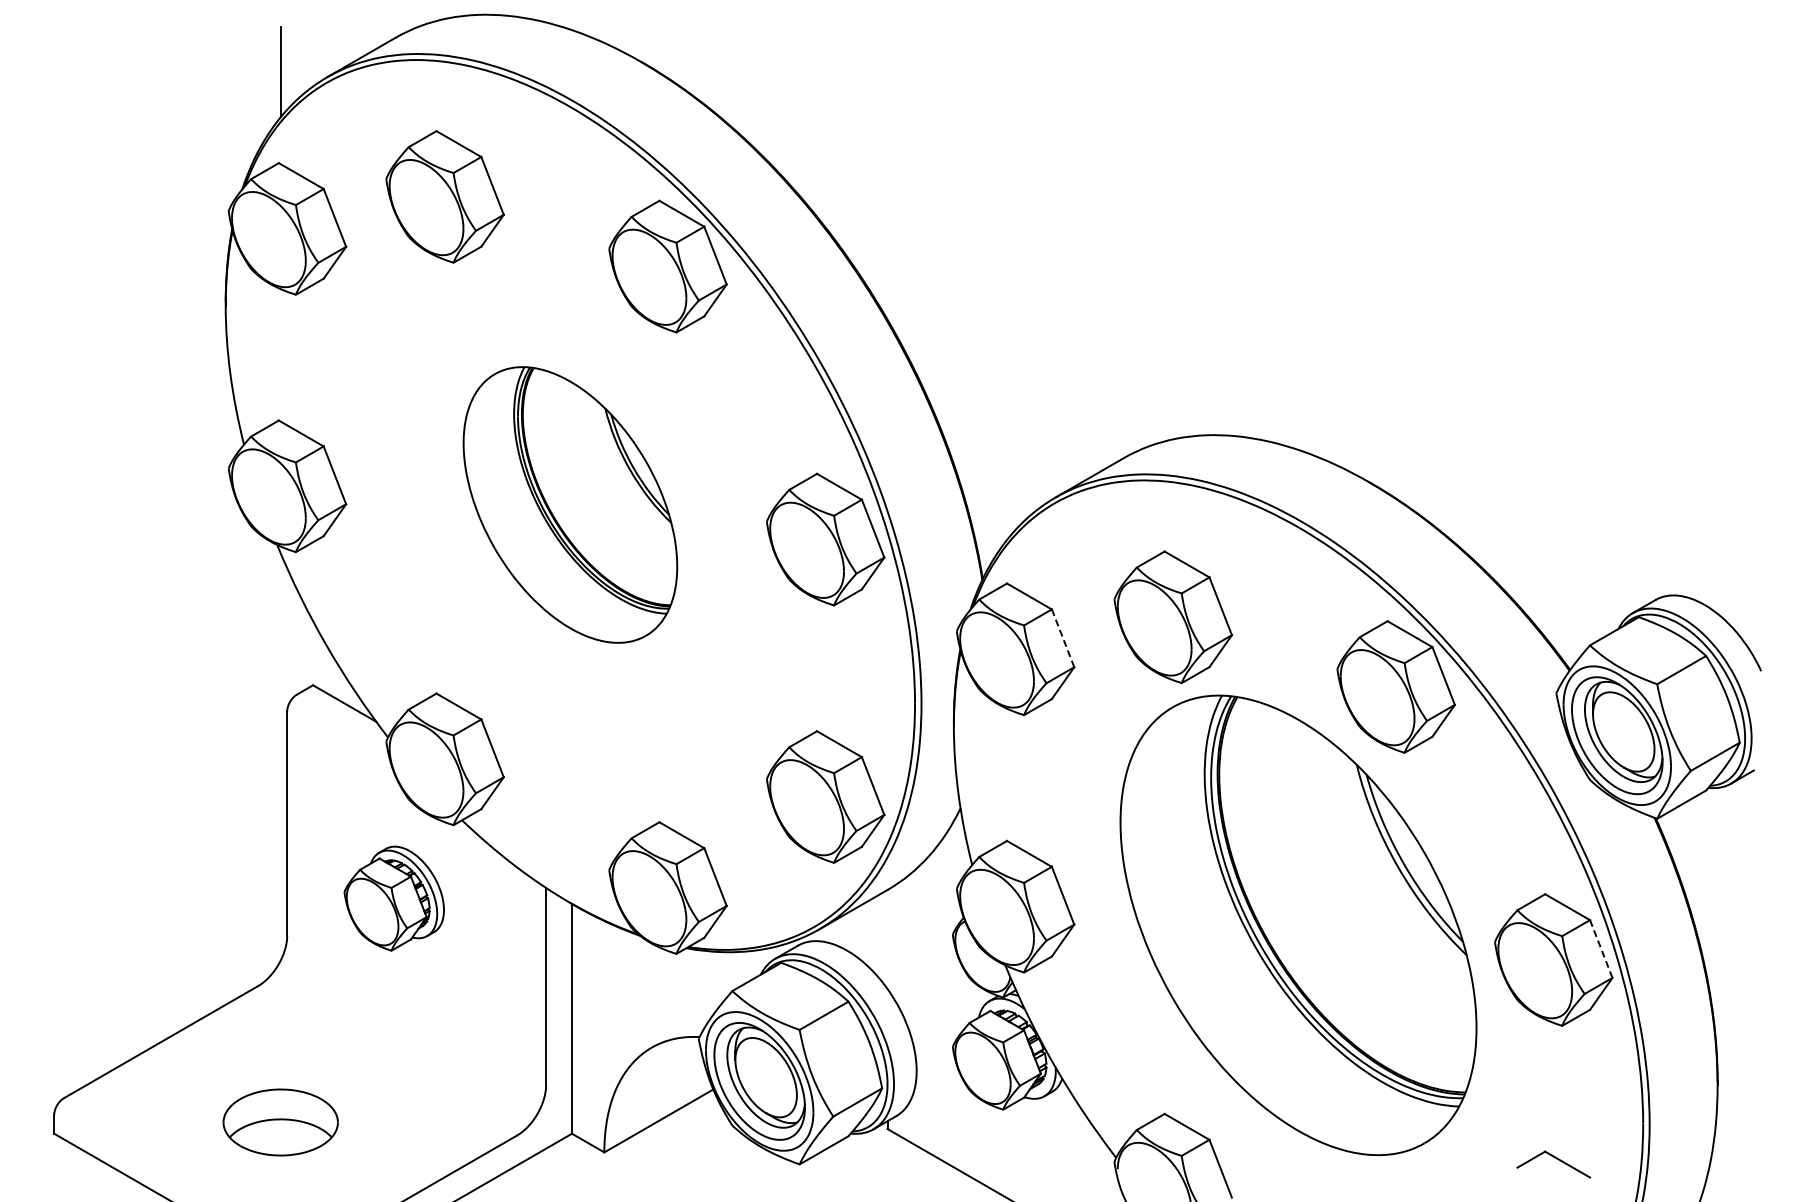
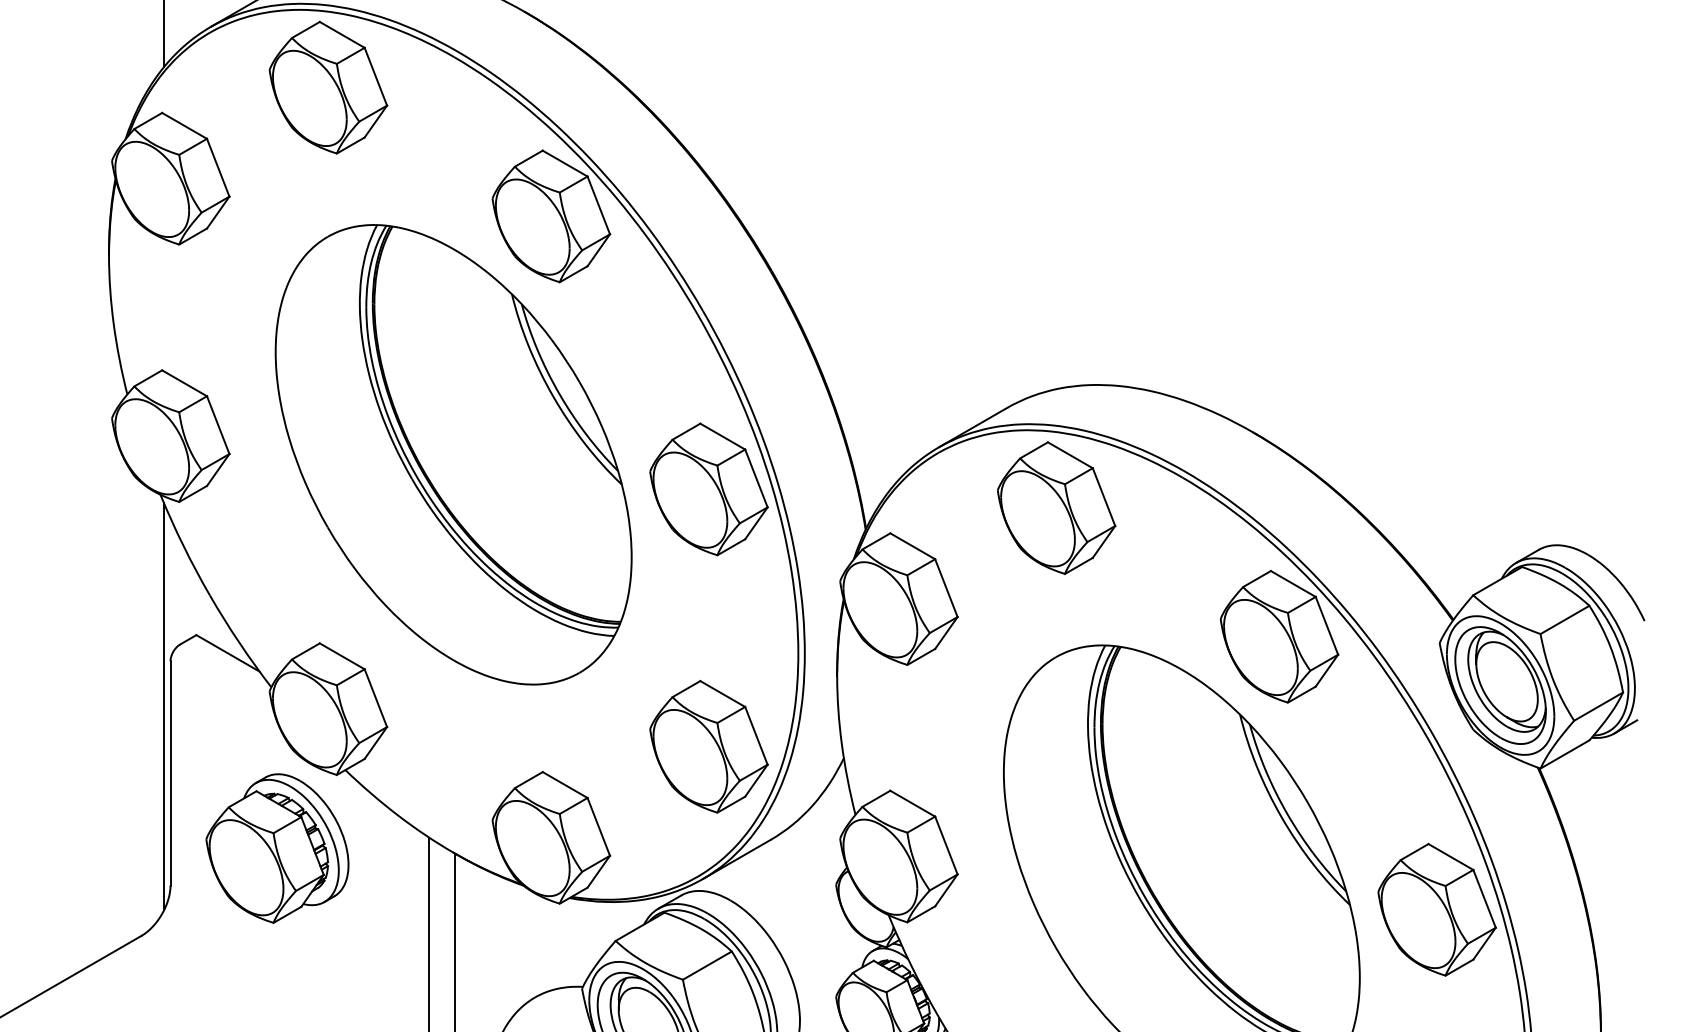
part: (444, 196) -> (327, 87), moved
part: (570, 504) -> (453, 454), size x1.67
part: (1173, 617) -> (1056, 508), moved
line: (1063, 638) -> (946, 588), dashed -> solid
line: (280, 756) -> (163, 706), added
part: (394, 898) -> (277, 848), size x1.43
line: (1601, 949) -> (1484, 899), dashed -> solid

